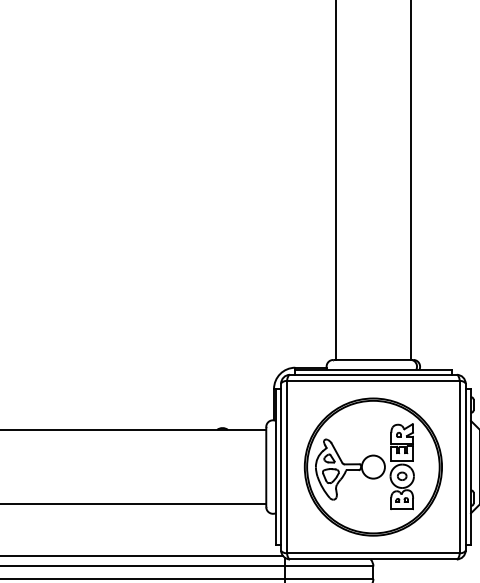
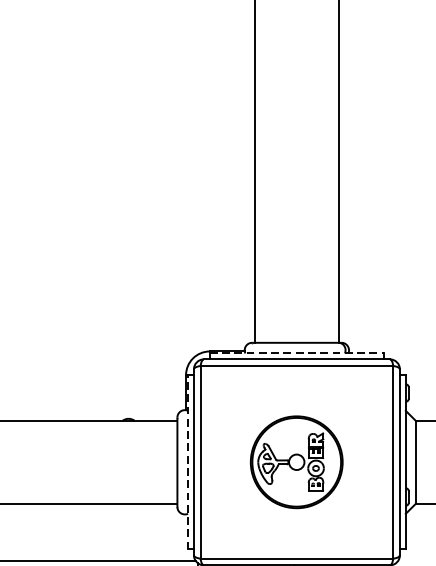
line: (373, 369) -> (297, 353), solid -> dashed
line: (275, 466) -> (187, 461), solid -> dashed
part: (372, 466) -> (295, 461), size x0.6

